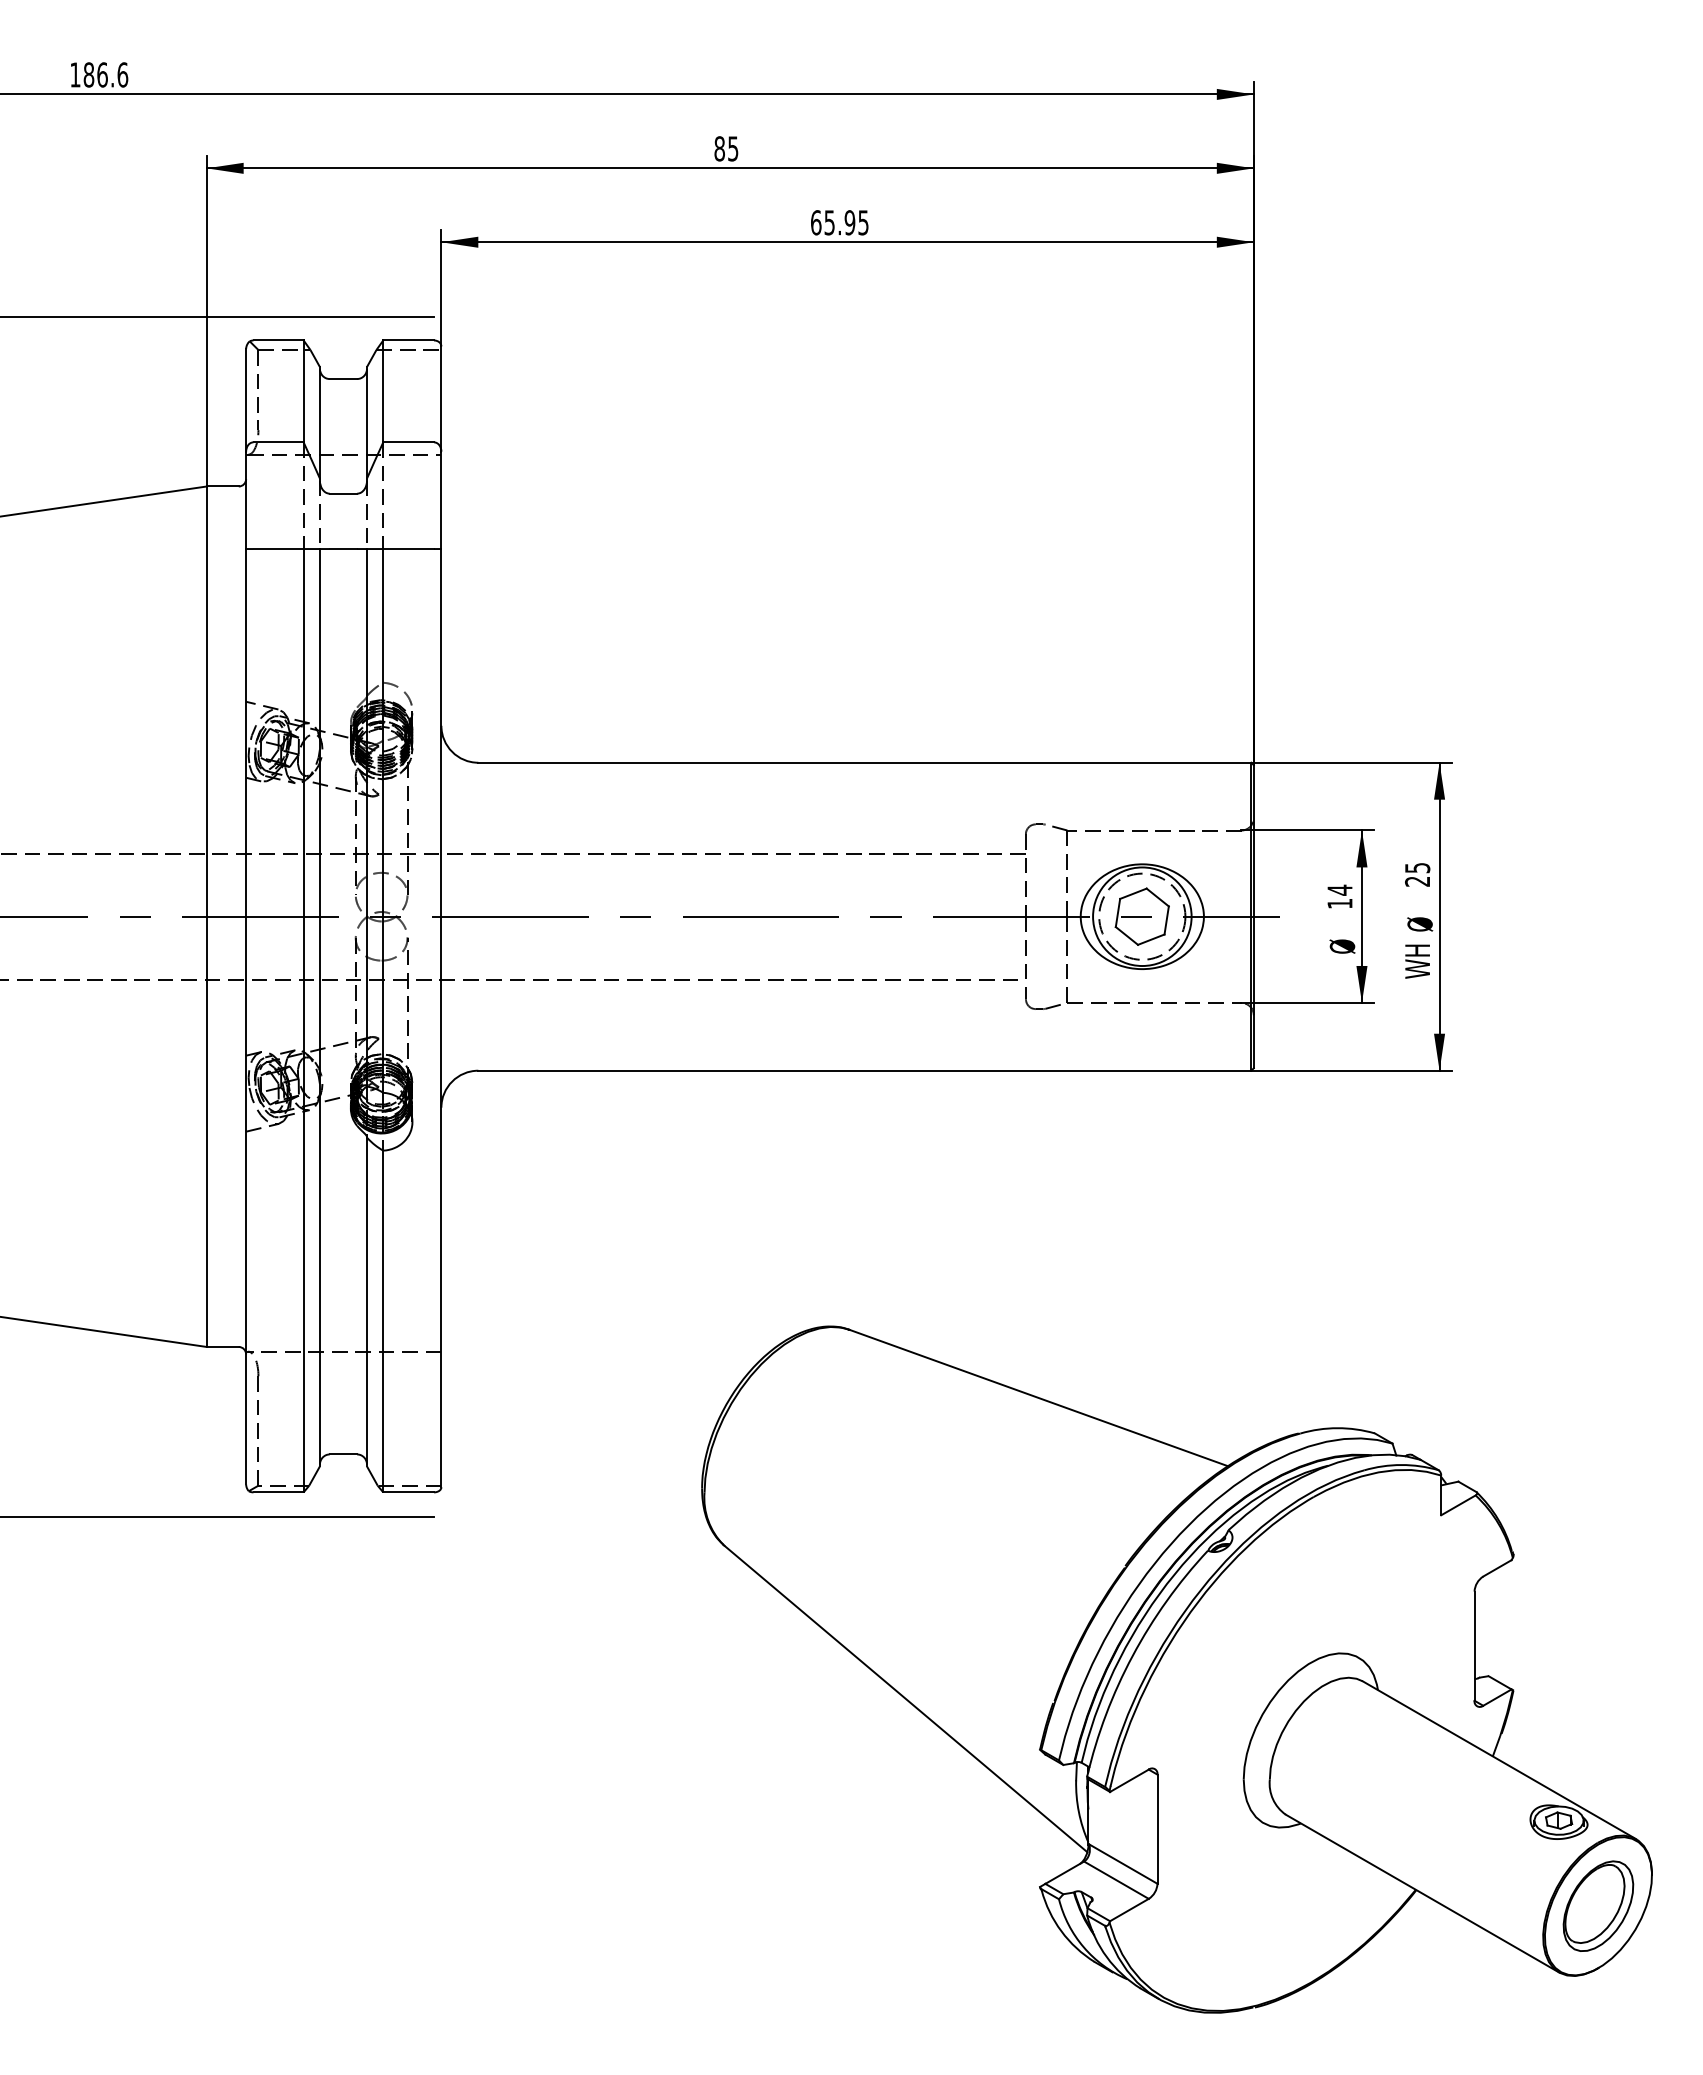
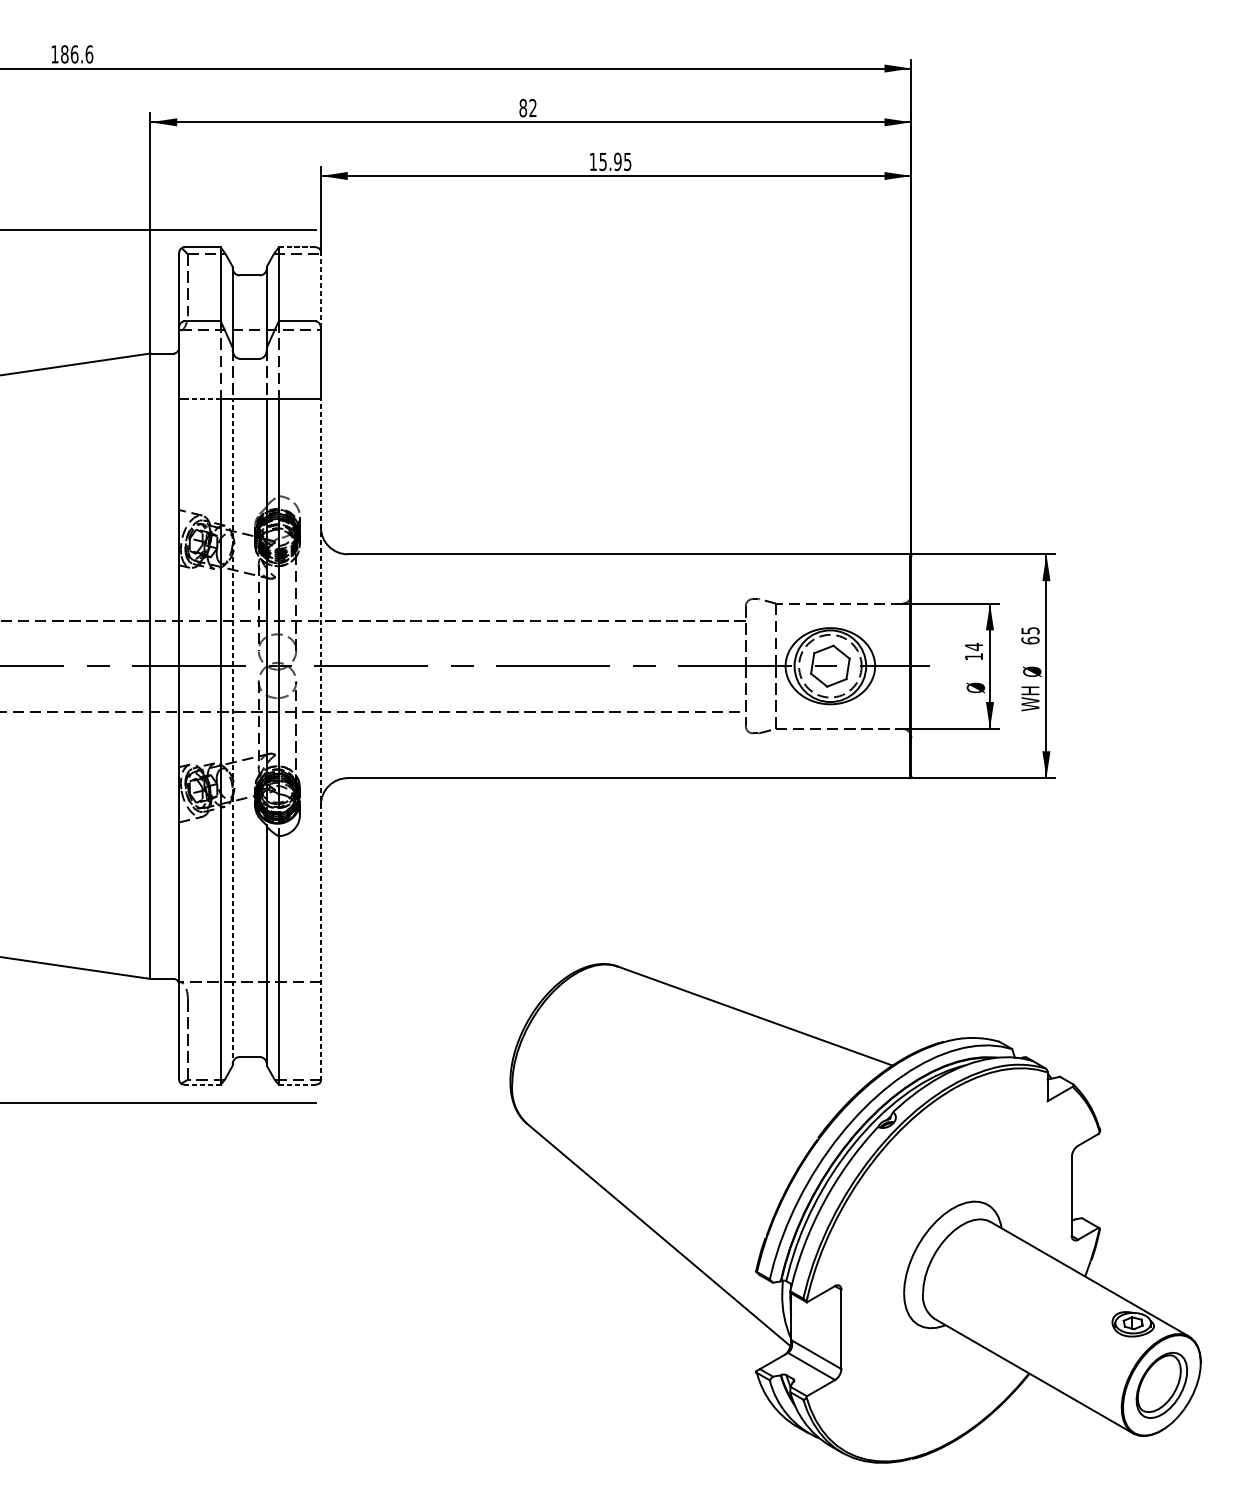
text: (733, 148) -> (533, 107), 85 -> 82
text: (816, 222) -> (593, 161), 65.95 -> 15.95
line: (408, 340) -> (297, 247), solid -> dashed
line: (441, 399) -> (321, 290), solid -> dashed
line: (278, 549) -> (202, 399), solid -> dashed
text: (1417, 881) -> (1030, 640), 25 -> 65
line: (319, 1007) -> (232, 732), solid -> dashed
line: (441, 1017) -> (321, 739), solid -> dashed
line: (279, 1492) -> (203, 1084), solid -> dashed
line: (409, 1492) -> (297, 1084), solid -> dashed

